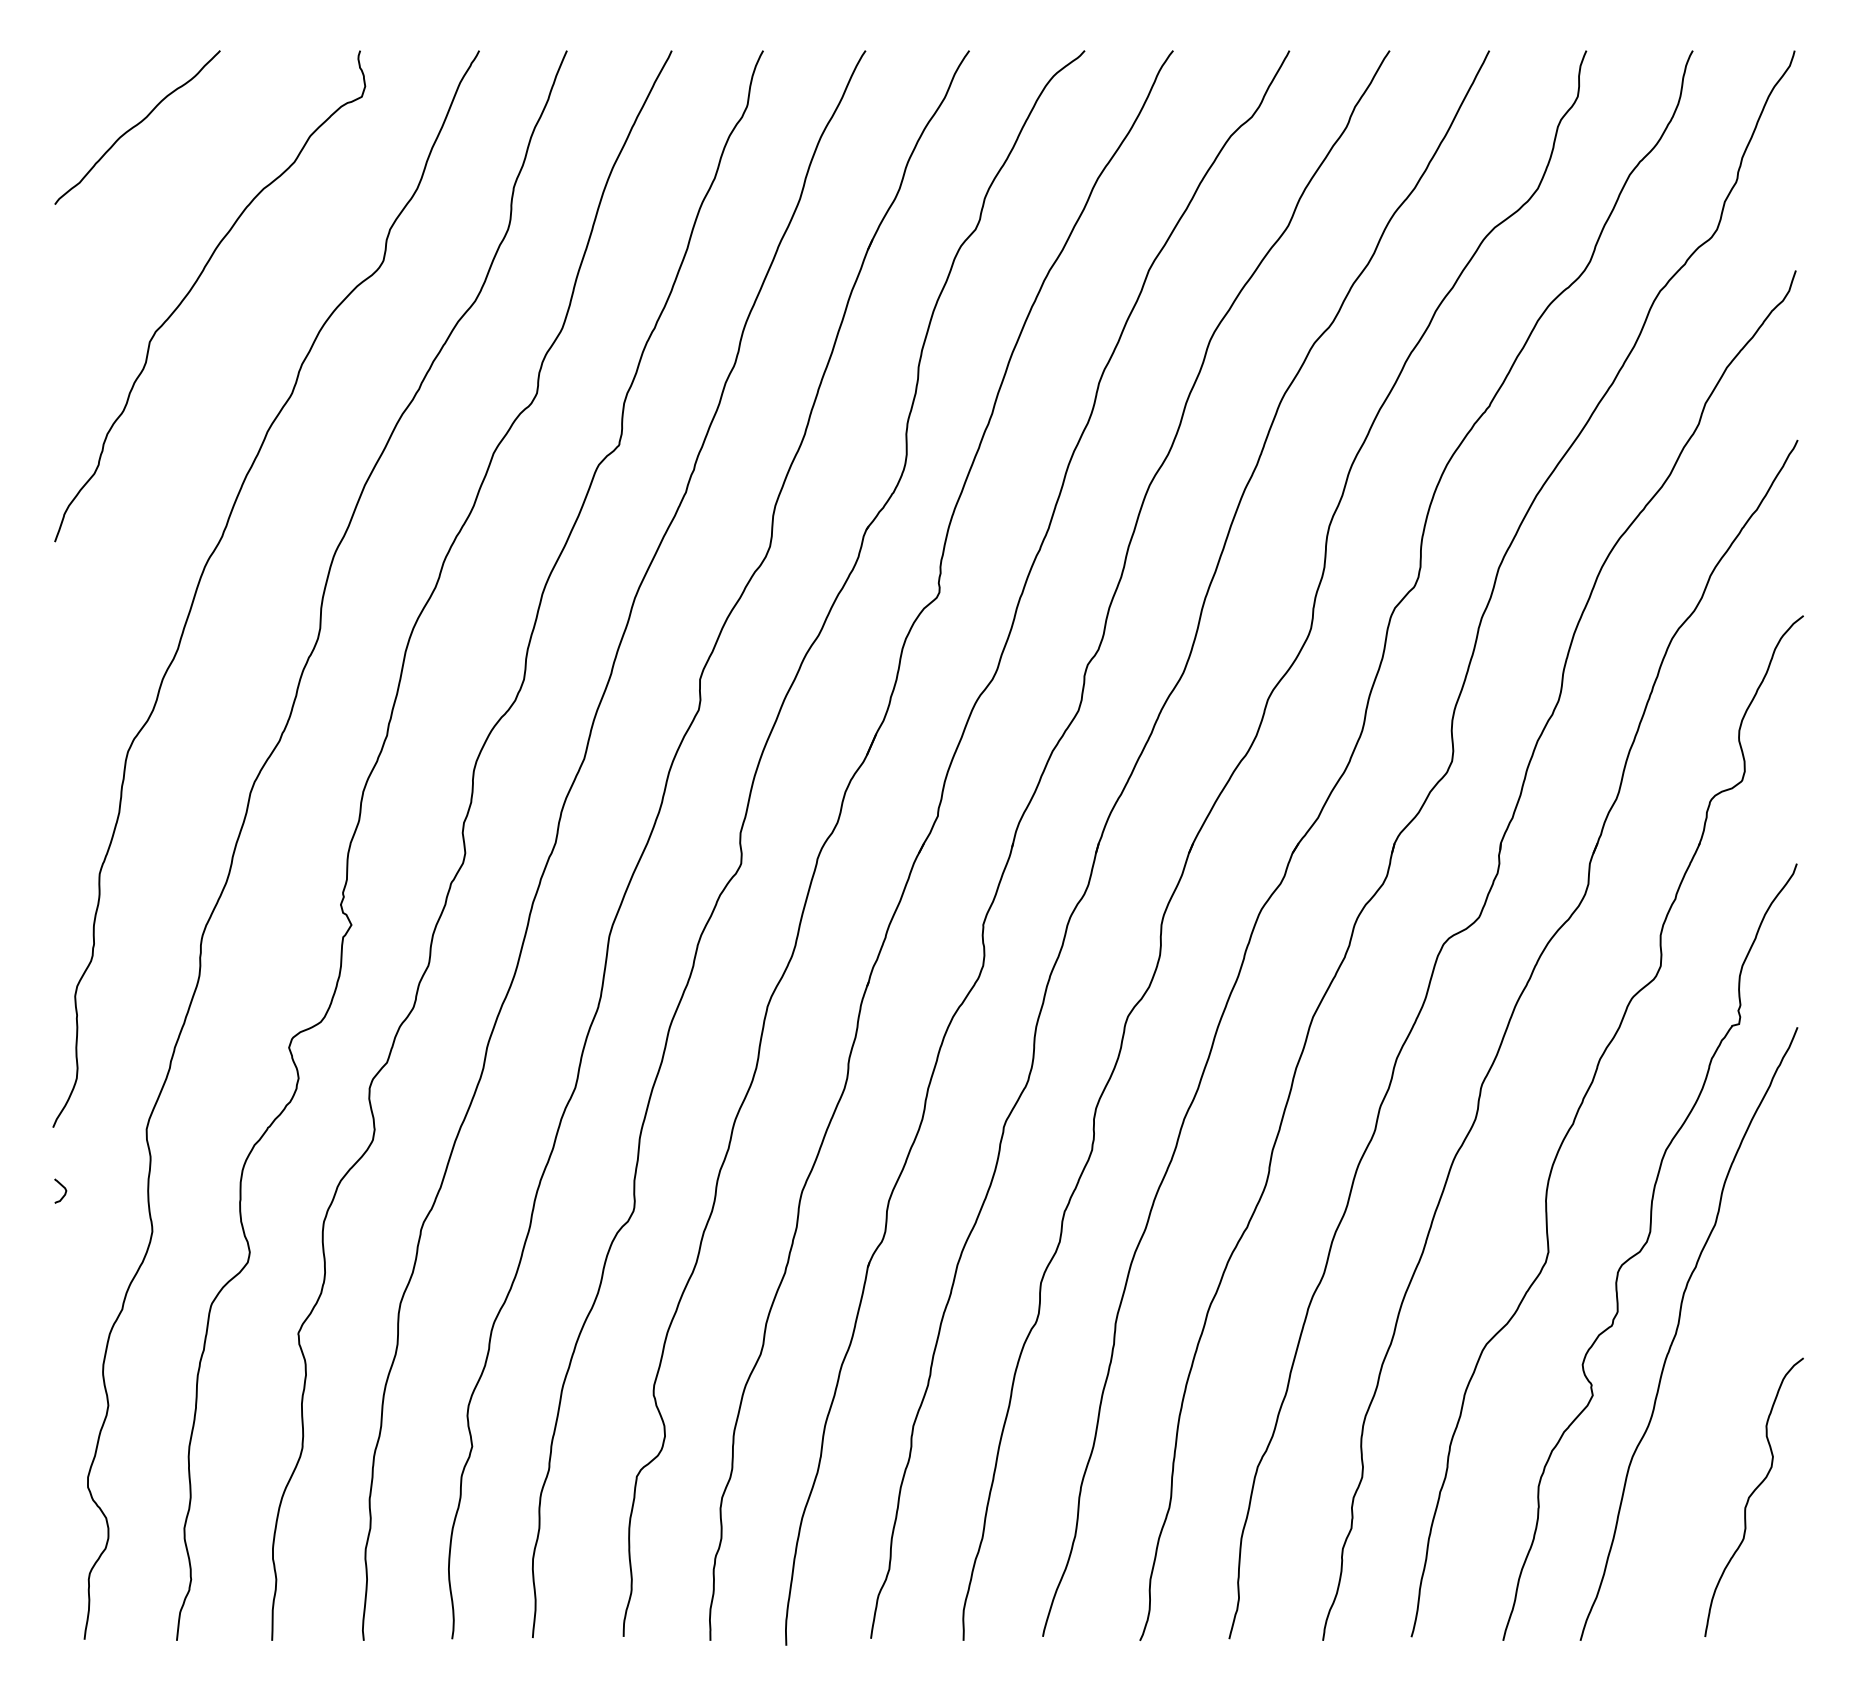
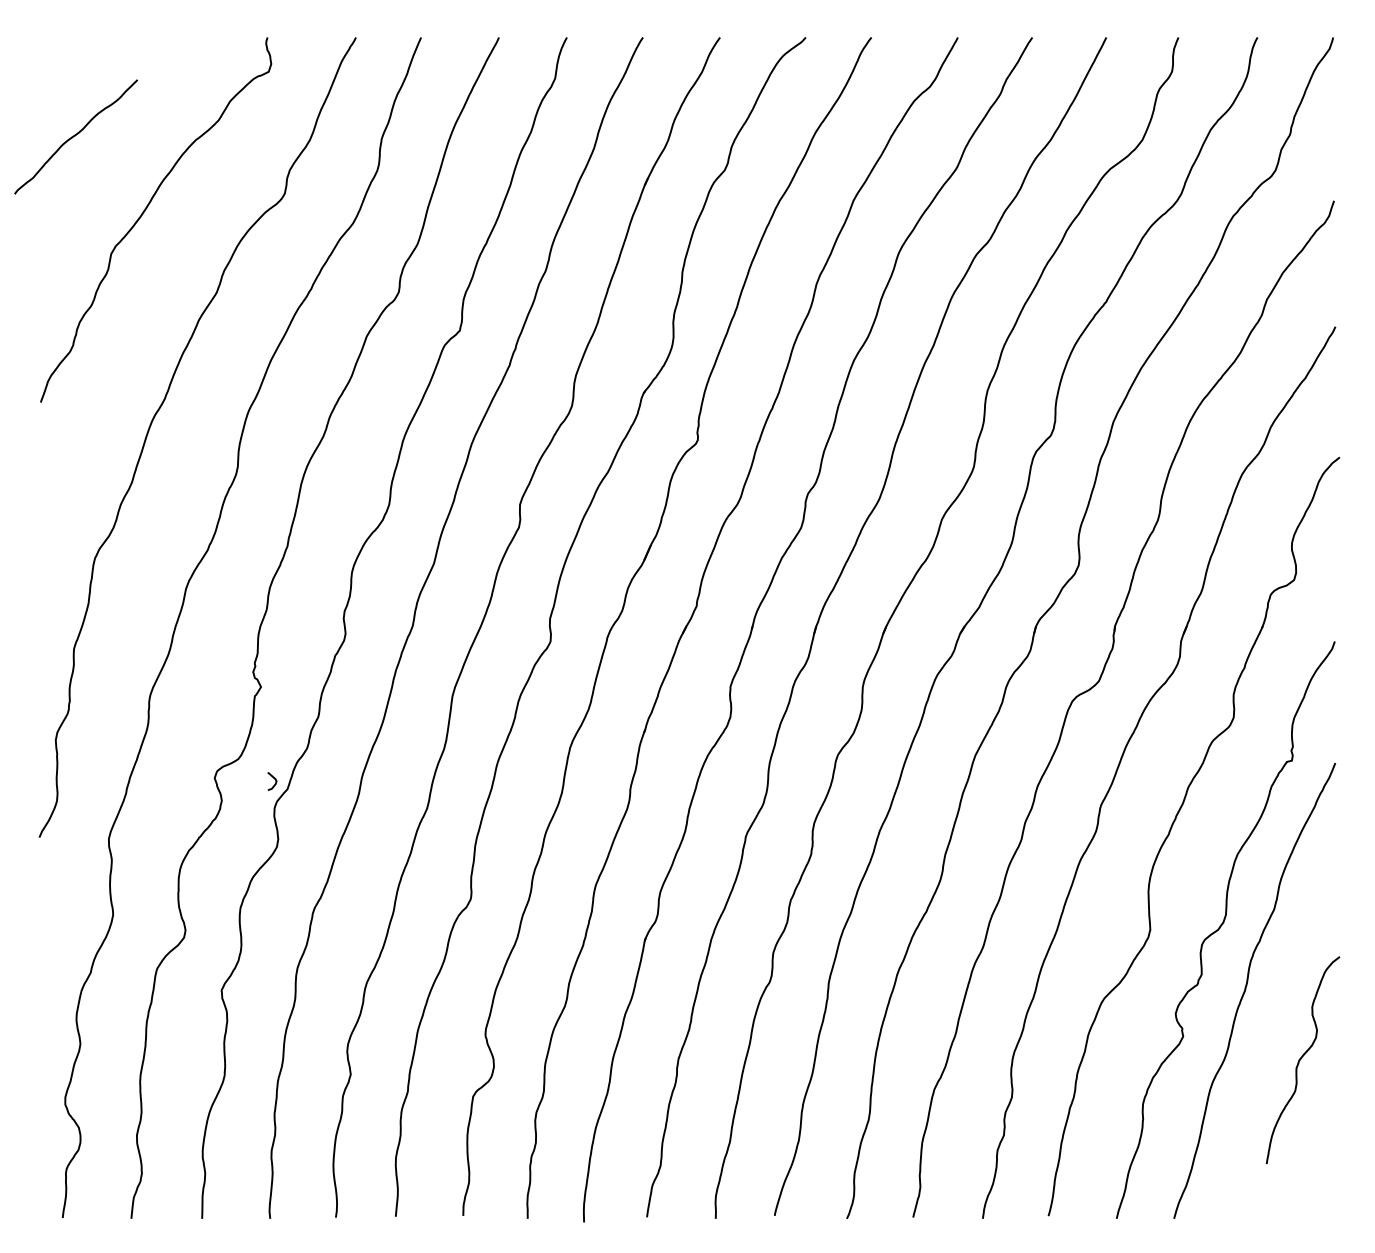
curve: (136, 126) -> (75, 136), moved
curve: (62, 1187) -> (273, 778), moved
curve: (1751, 1496) -> (1301, 1059), moved

